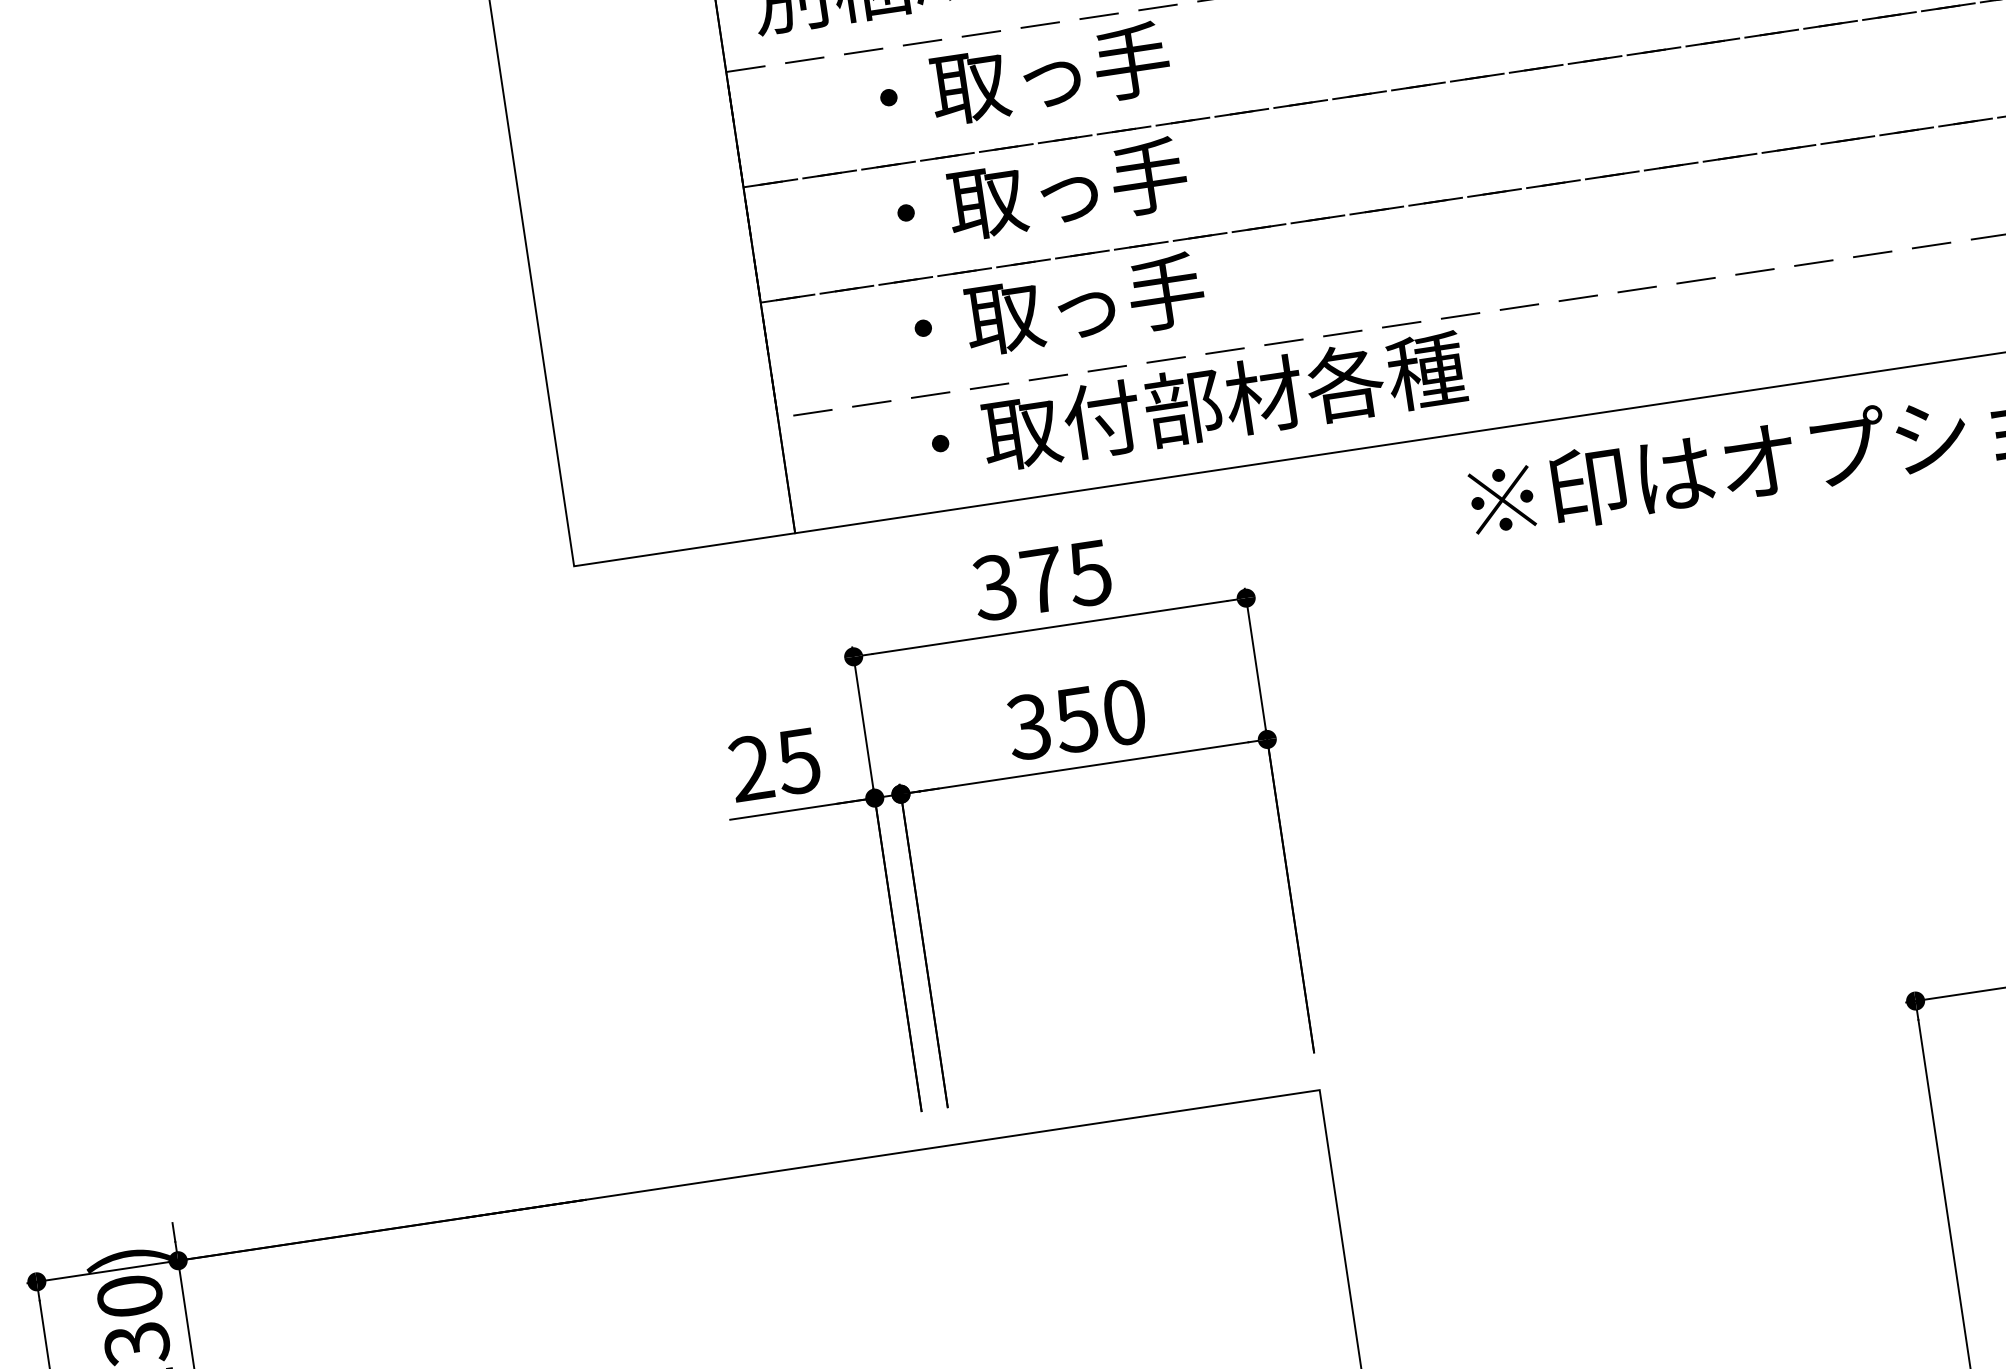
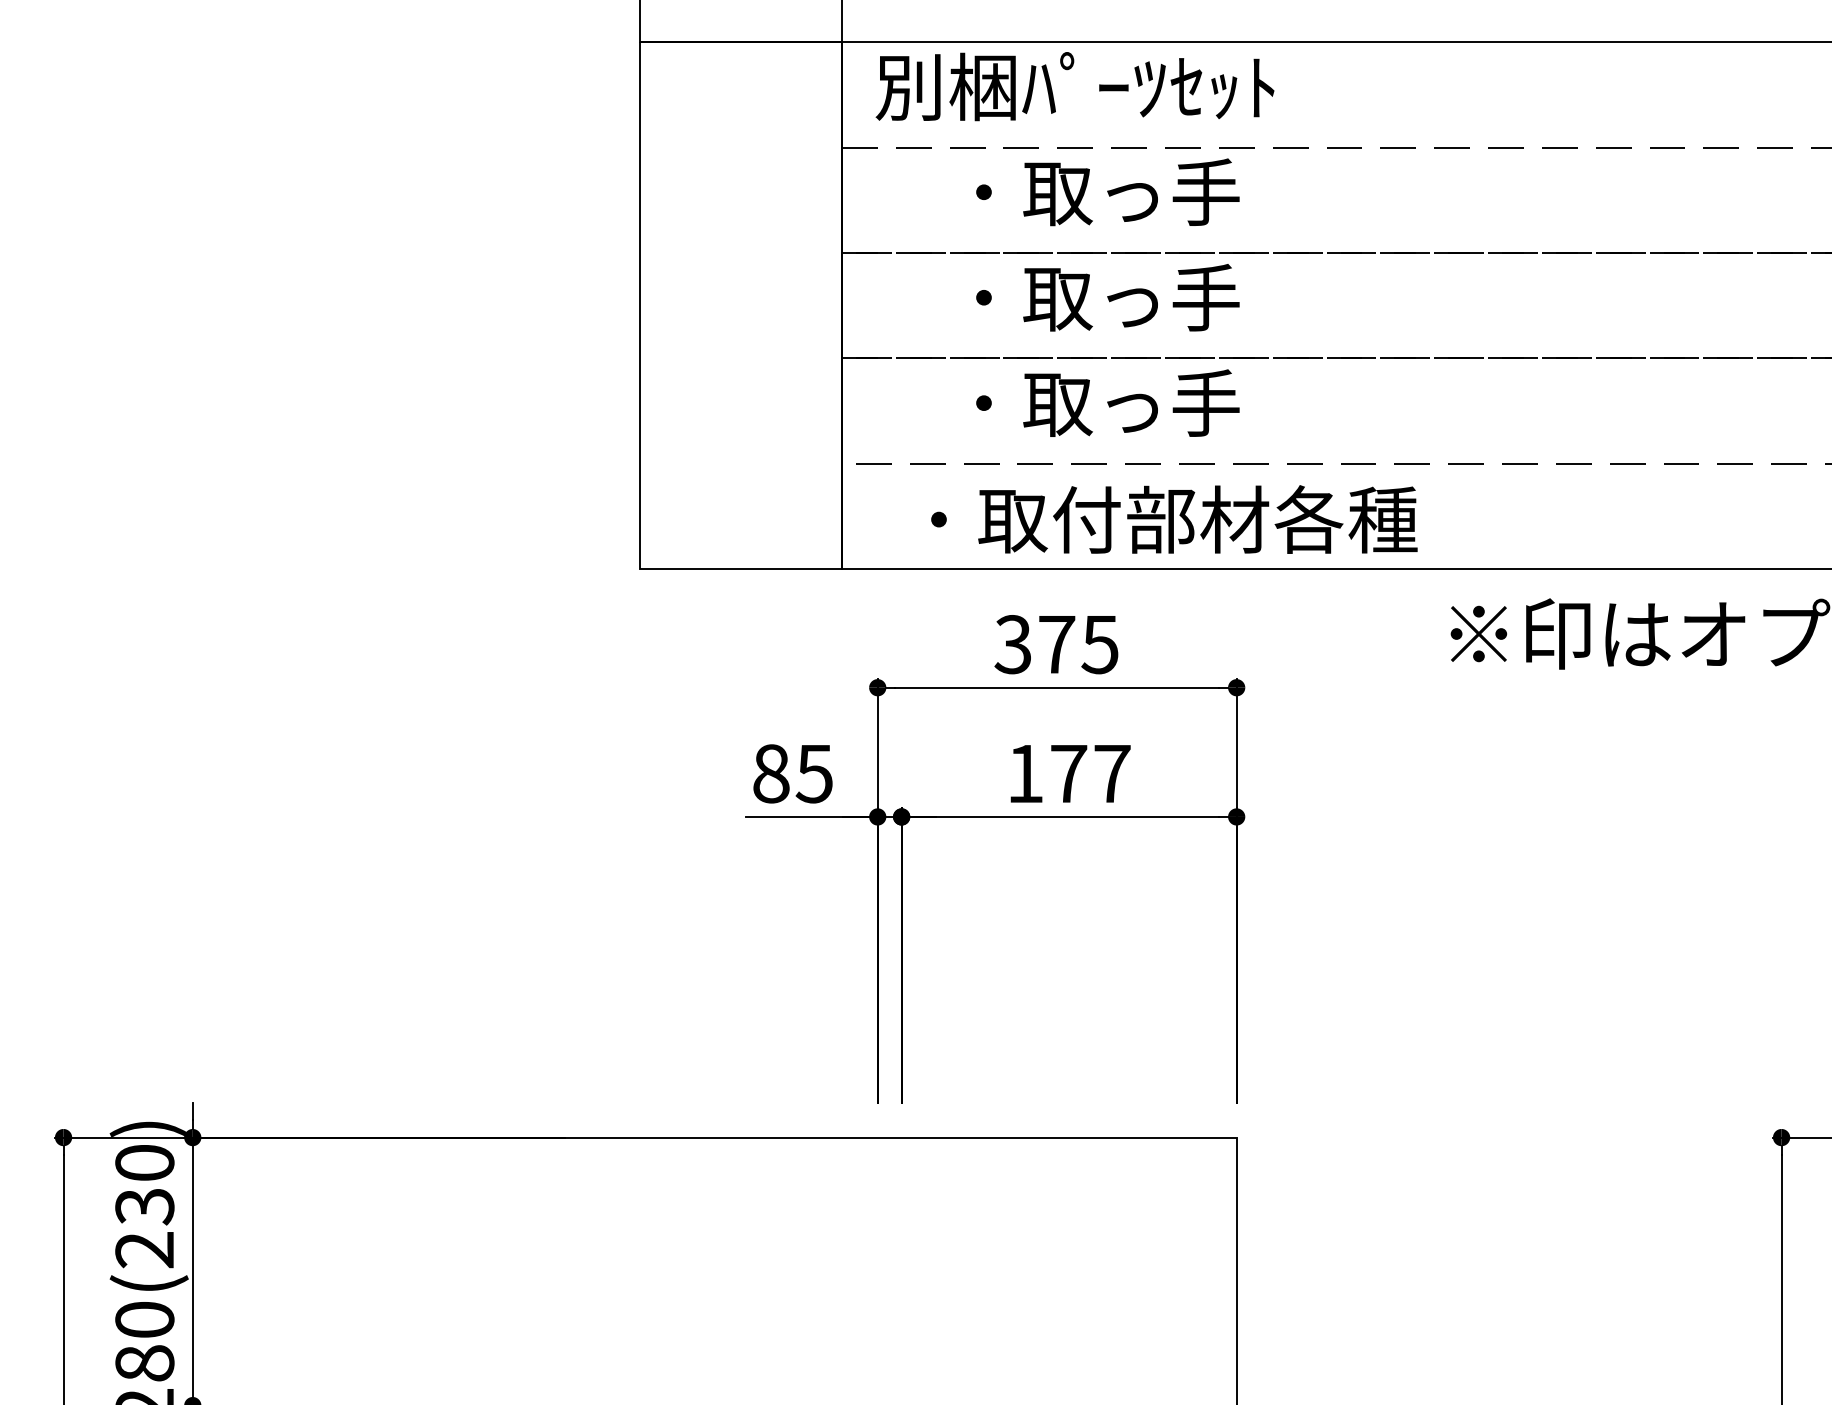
text: (1198, 404) -> (1174, 519), moved
text: (1076, 719) -> (1068, 773), 350 -> 177
text: (751, 767) -> (771, 773), 25 -> 85

